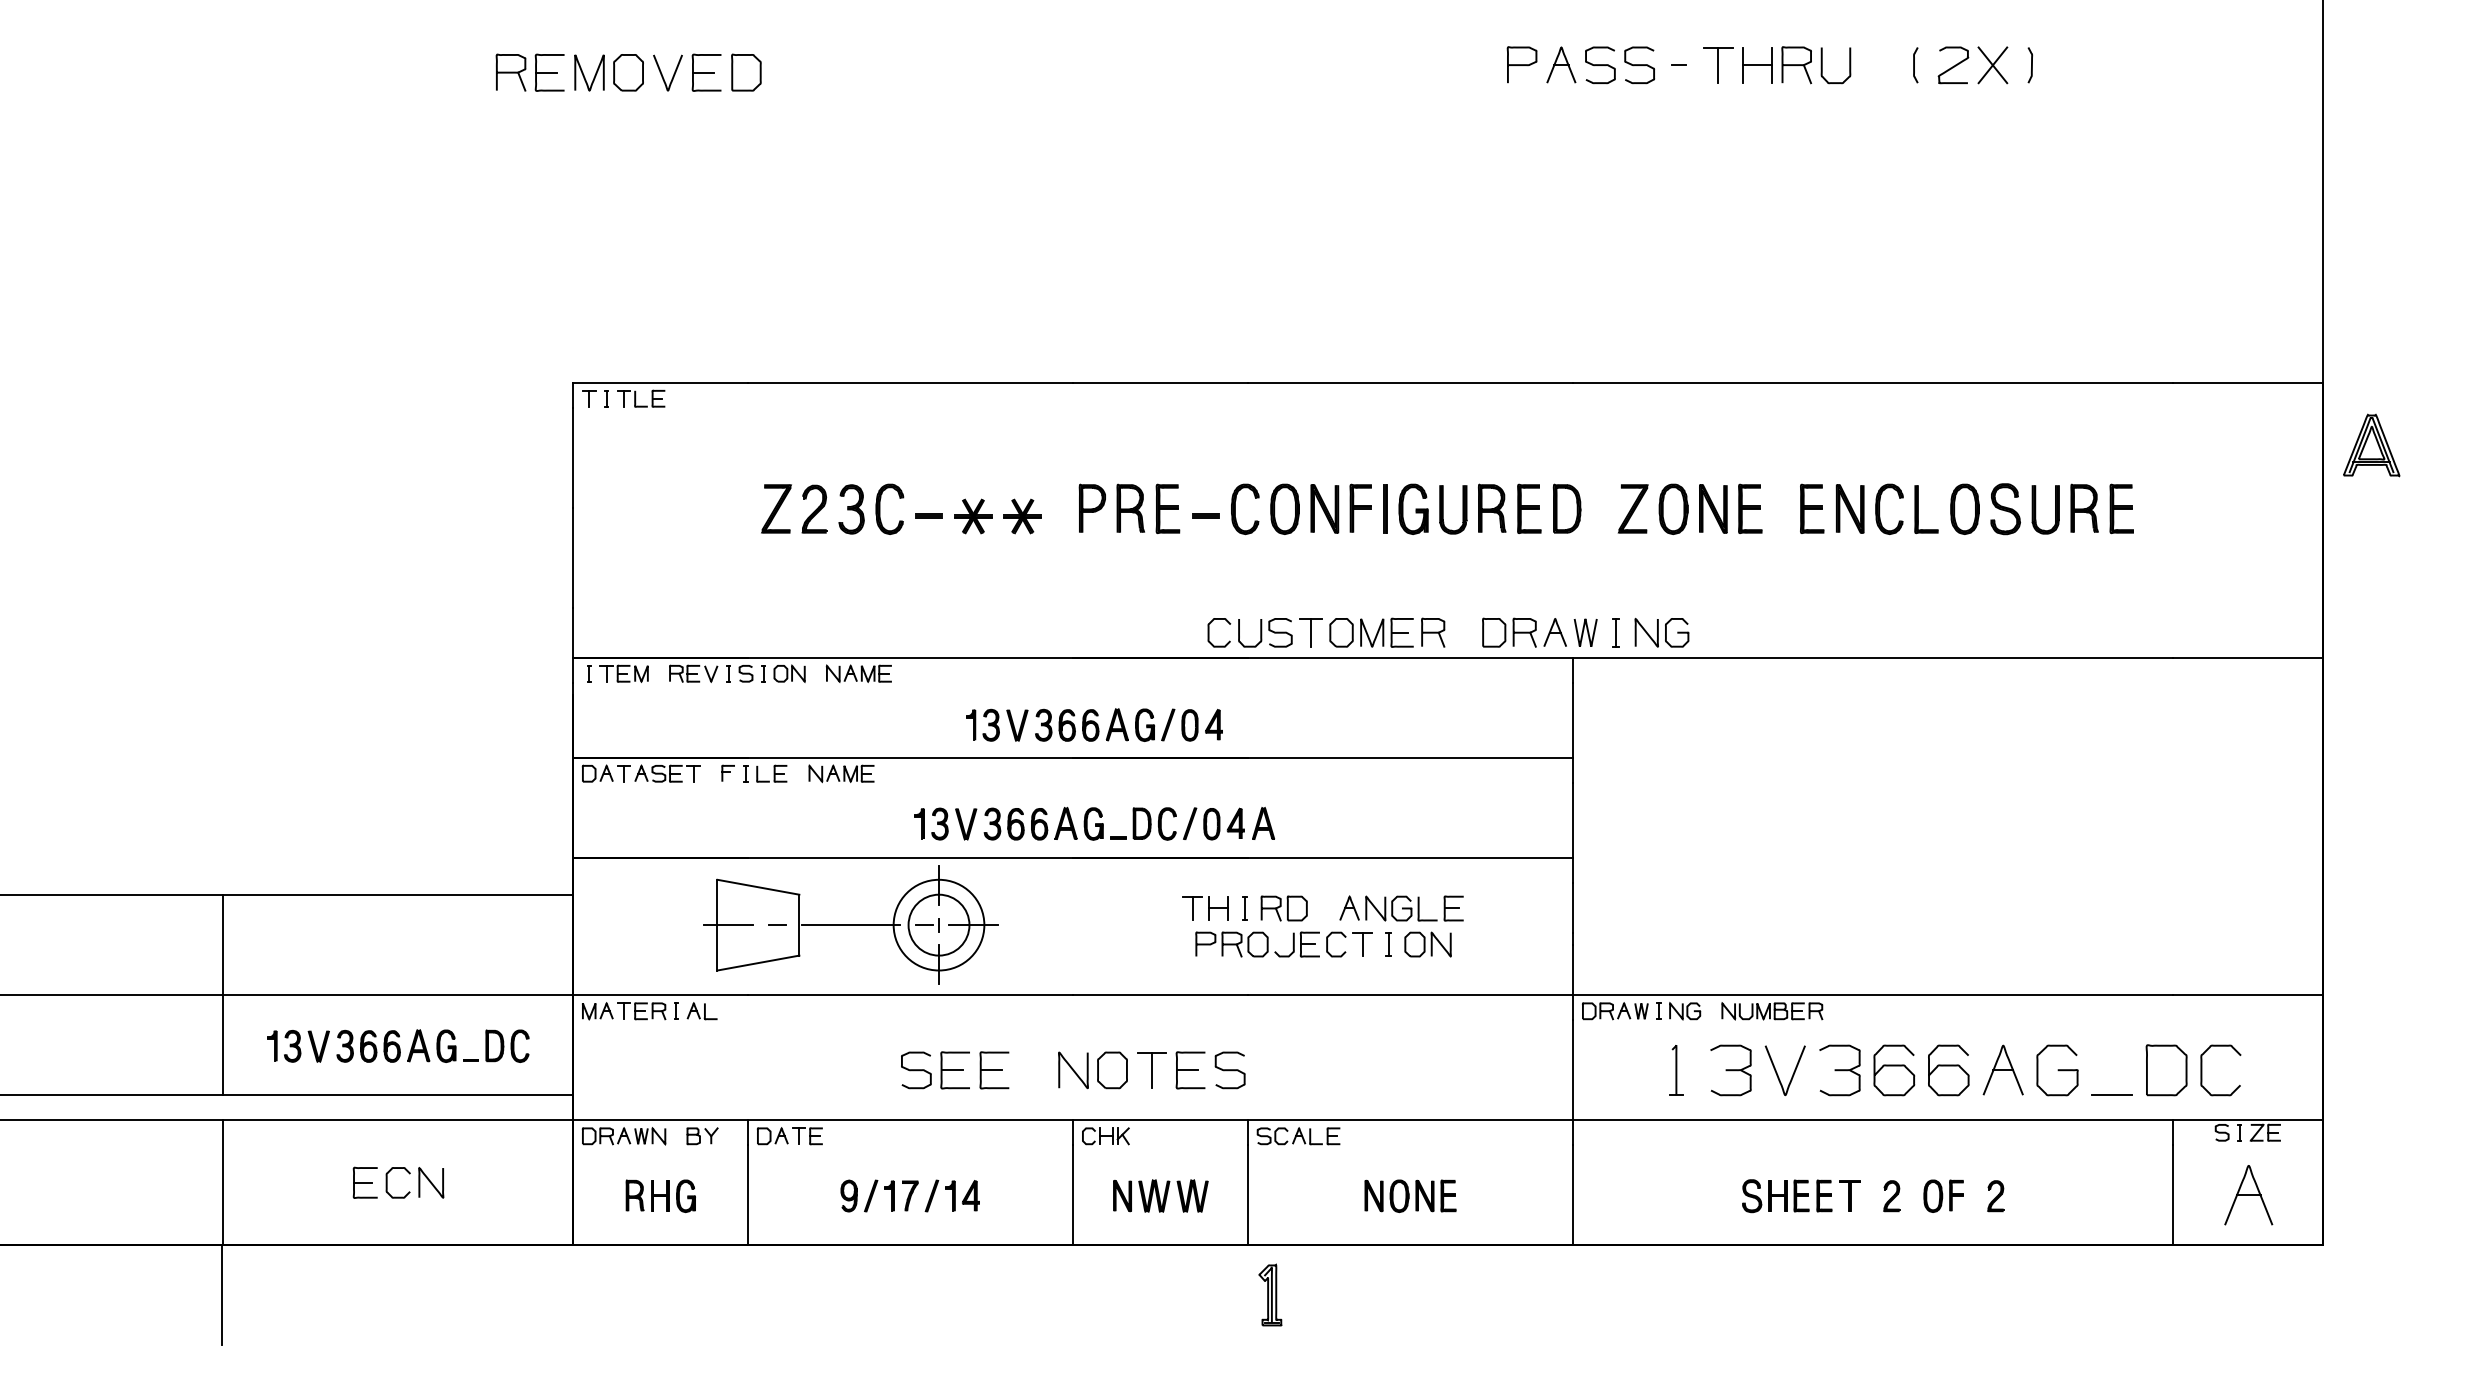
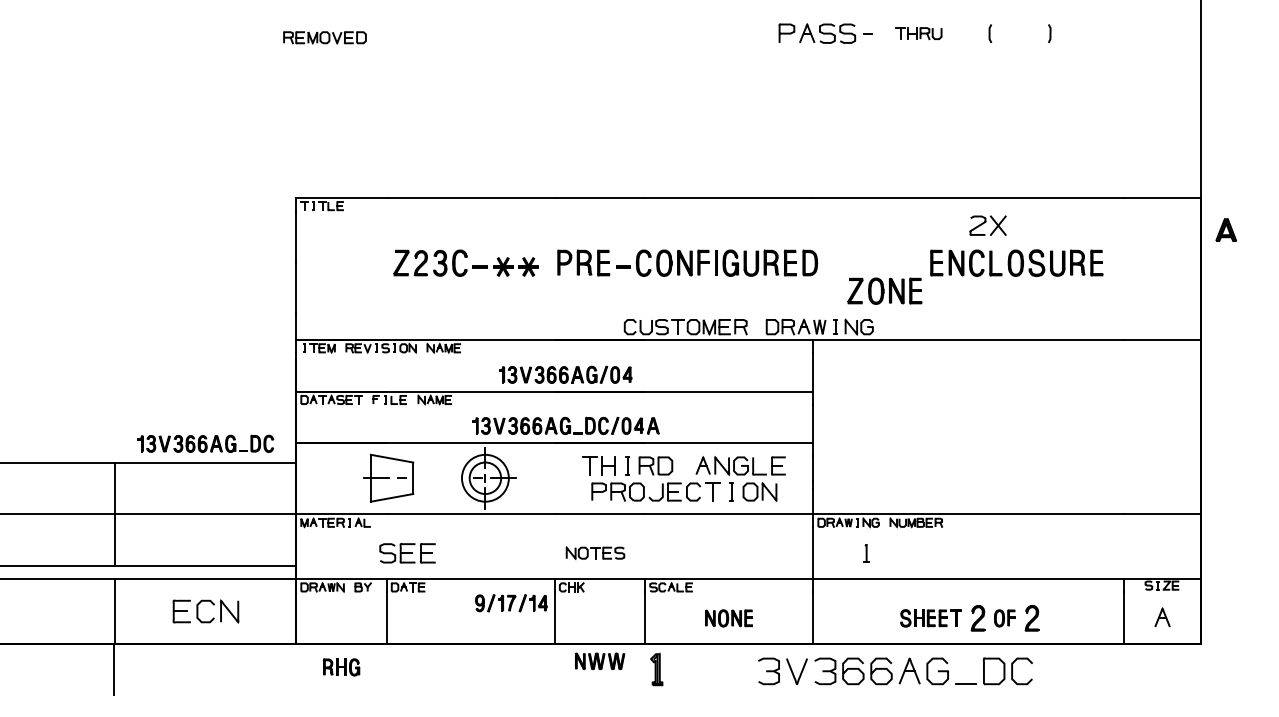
part: (1776, 64) -> (918, 33), size x0.6
part: (1971, 64) -> (987, 225), moved
part: (627, 72) -> (324, 37), size x0.6
part: (2372, 444) -> (1226, 229), size x0.7
part: (1689, 507) -> (884, 290), moved
line: (850, 925) -> (439, 478), removed
part: (1322, 925) -> (683, 478), size x1.4
part: (397, 1045) -> (205, 443), moved
part: (1151, 1068) -> (595, 552), size x0.6
part: (954, 1070) -> (407, 553), moved
part: (1676, 1070) -> (866, 553), size x0.7
part: (1975, 1070) -> (895, 671), moved
part: (397, 1182) -> (205, 611), size x1.4
part: (2248, 1194) -> (1162, 617), size x0.6
part: (660, 1196) -> (341, 667), moved
part: (910, 1196) -> (511, 603), moved
part: (1161, 1196) -> (600, 661), moved
part: (1890, 1196) -> (977, 618), size x1.6
part: (1995, 1196) -> (1031, 618), size x1.6

